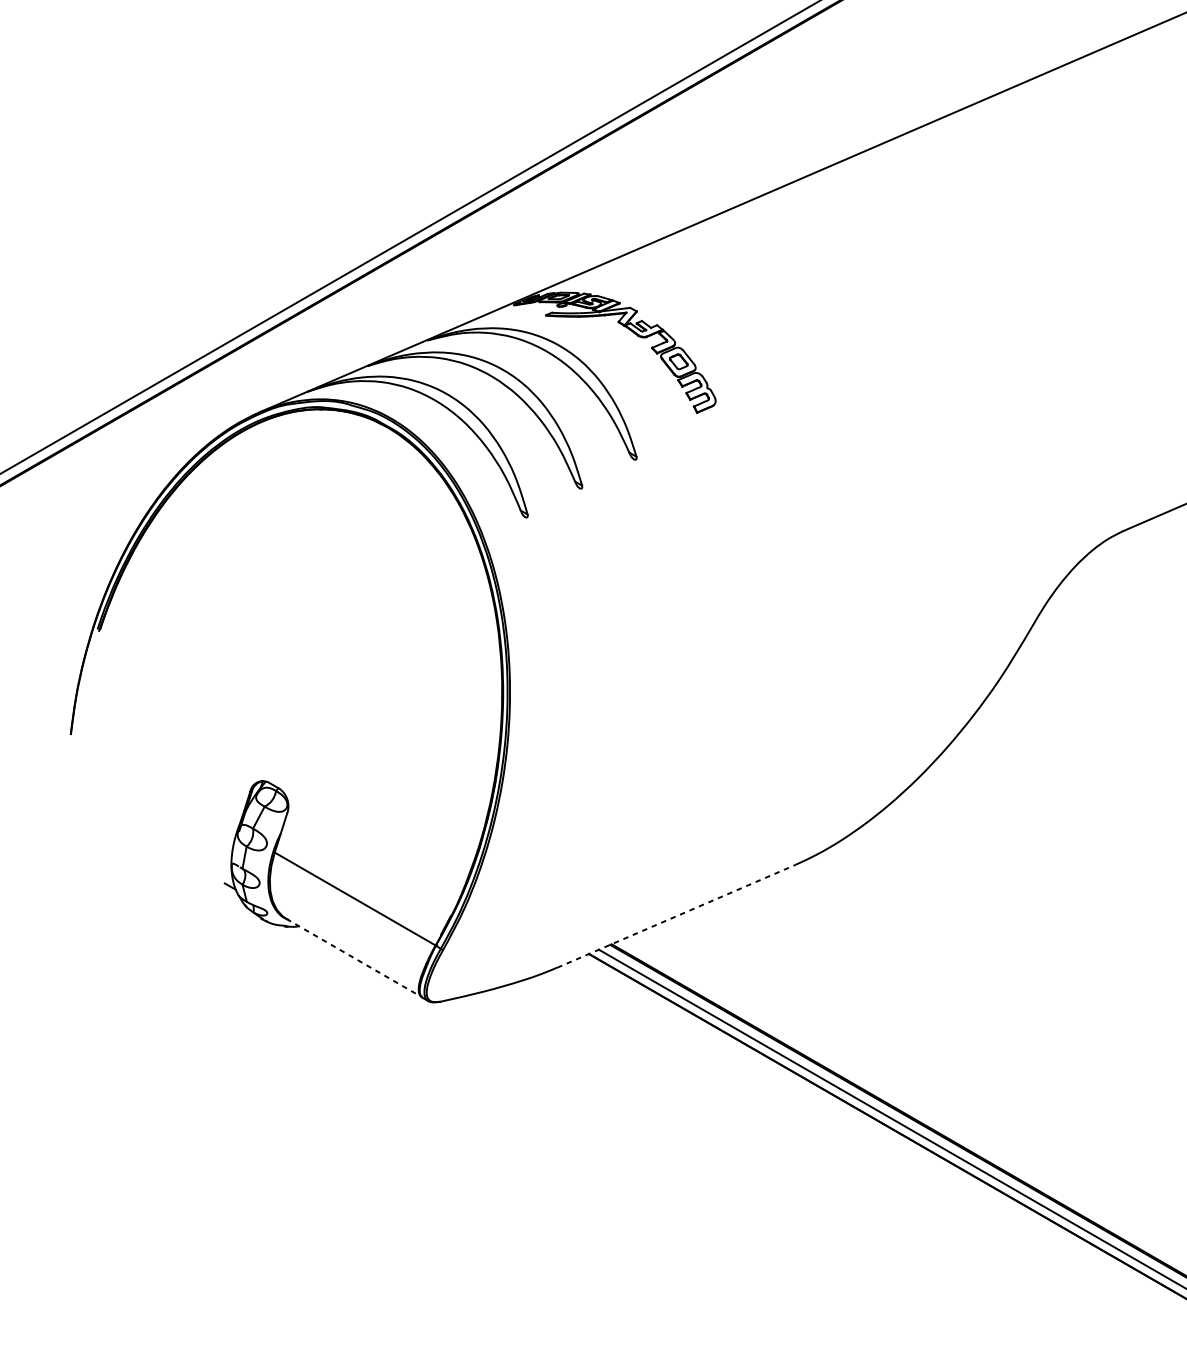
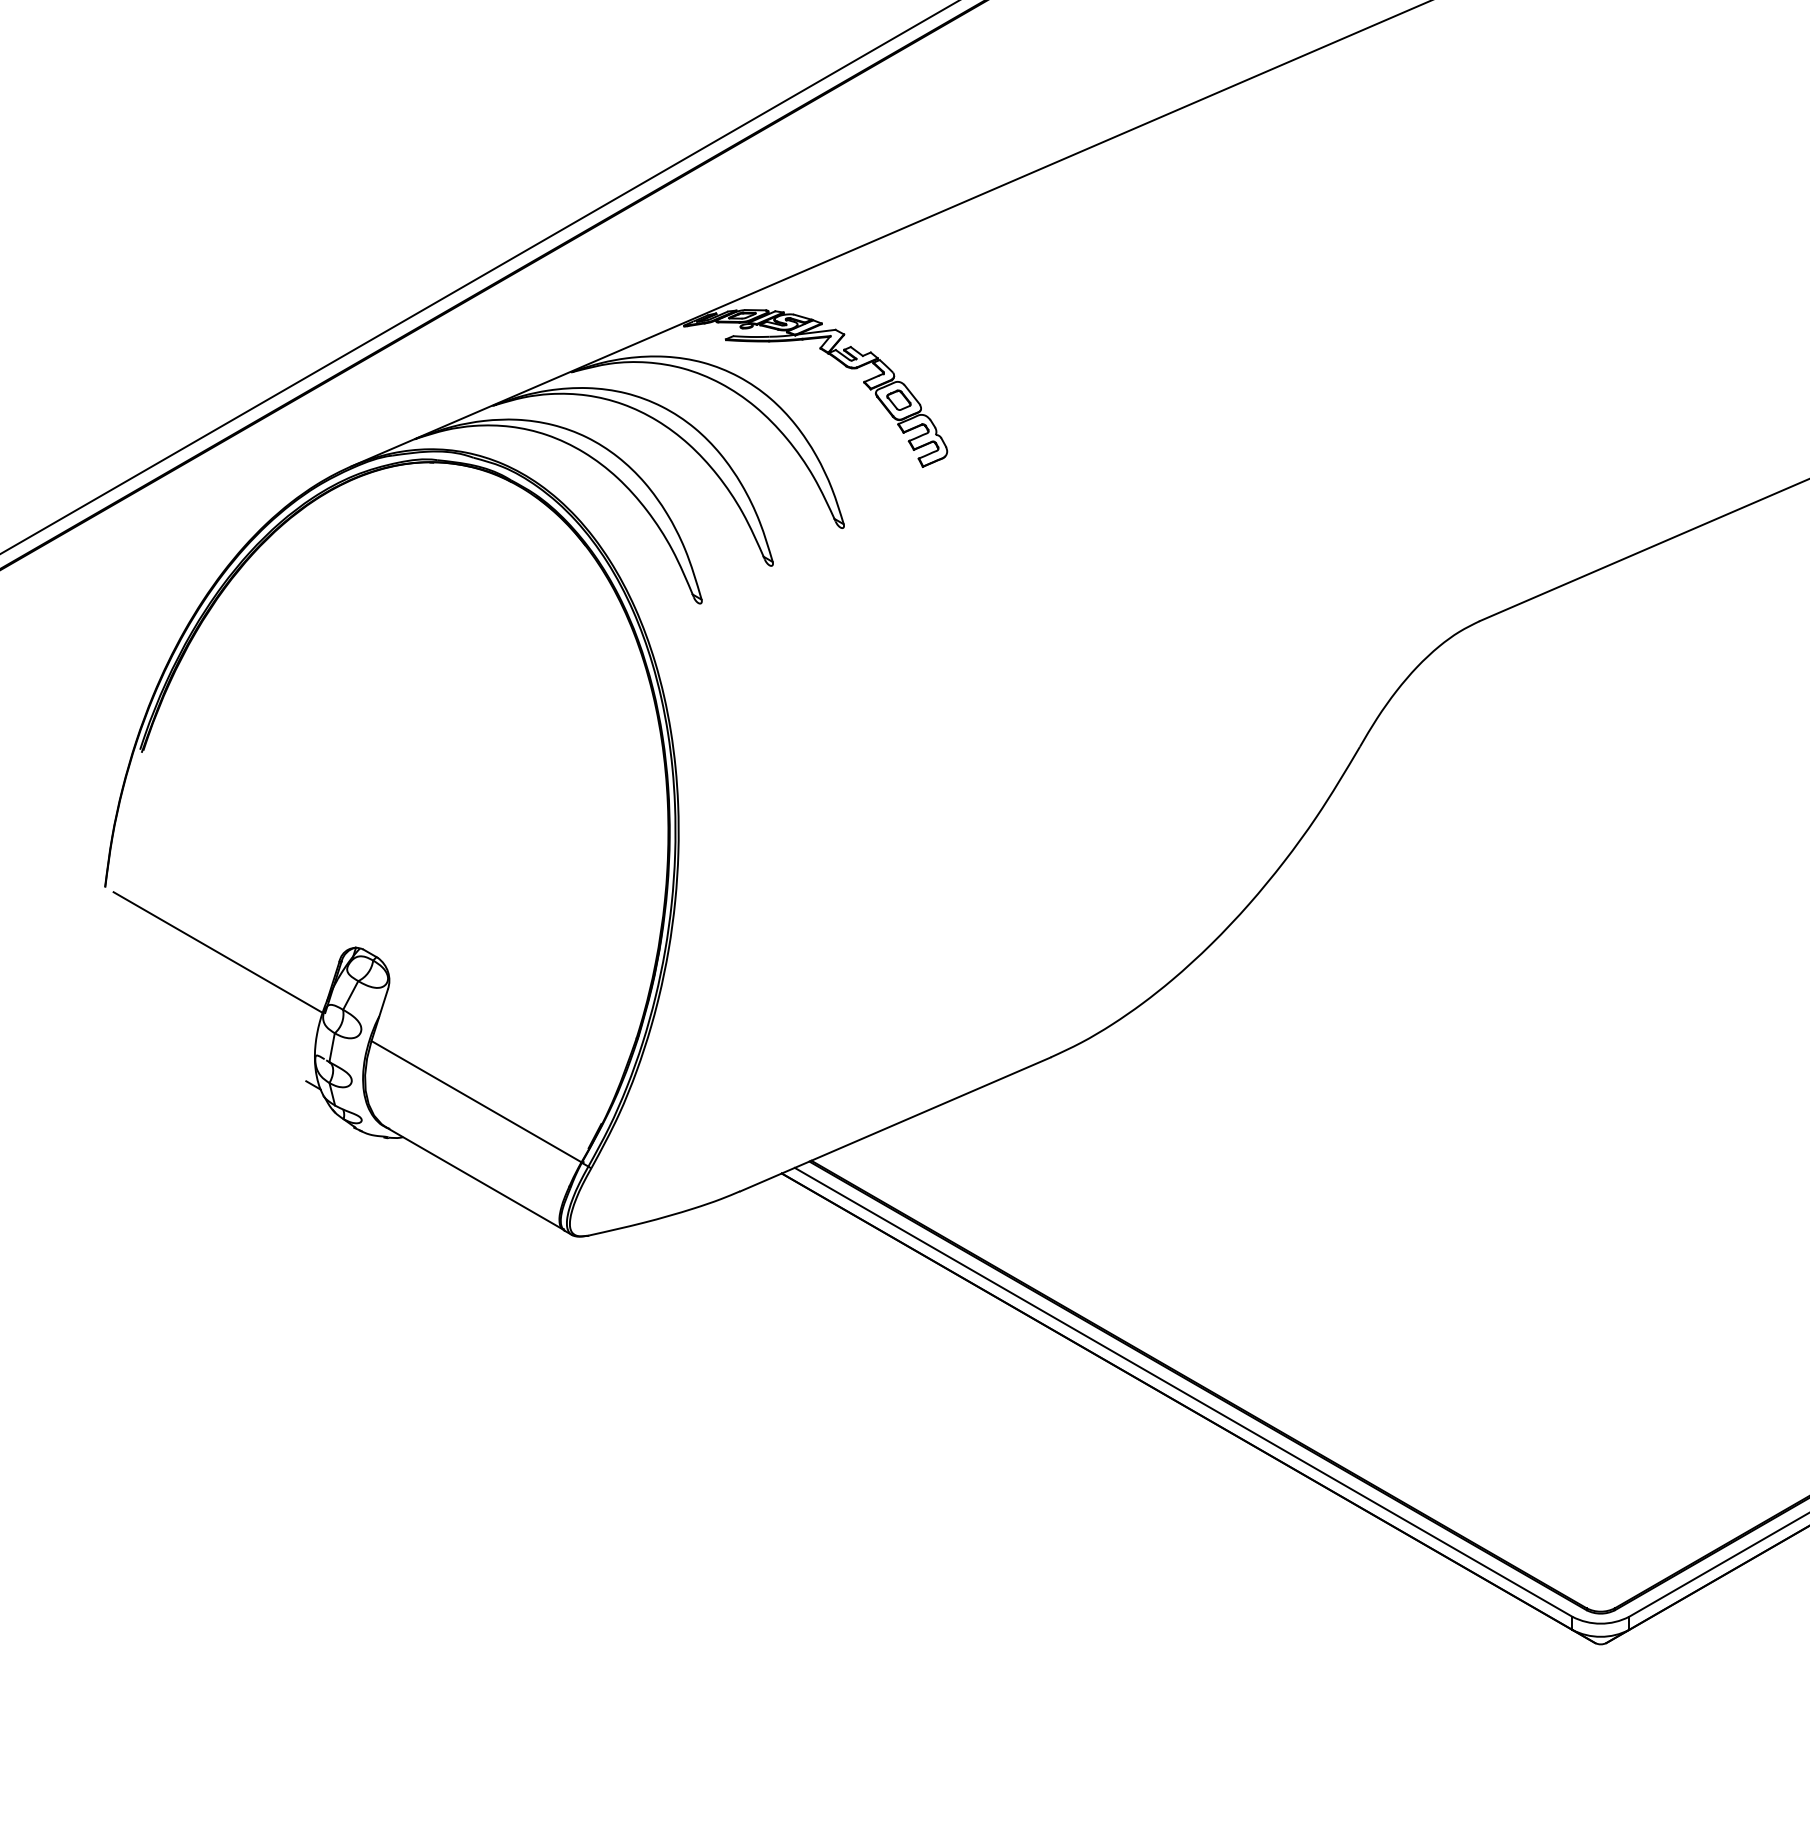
line: (157, 784) -> (218, 952), added
line: (676, 916) -> (896, 1124), dashed -> solid
line: (354, 957) -> (475, 1178), dashed -> solid

